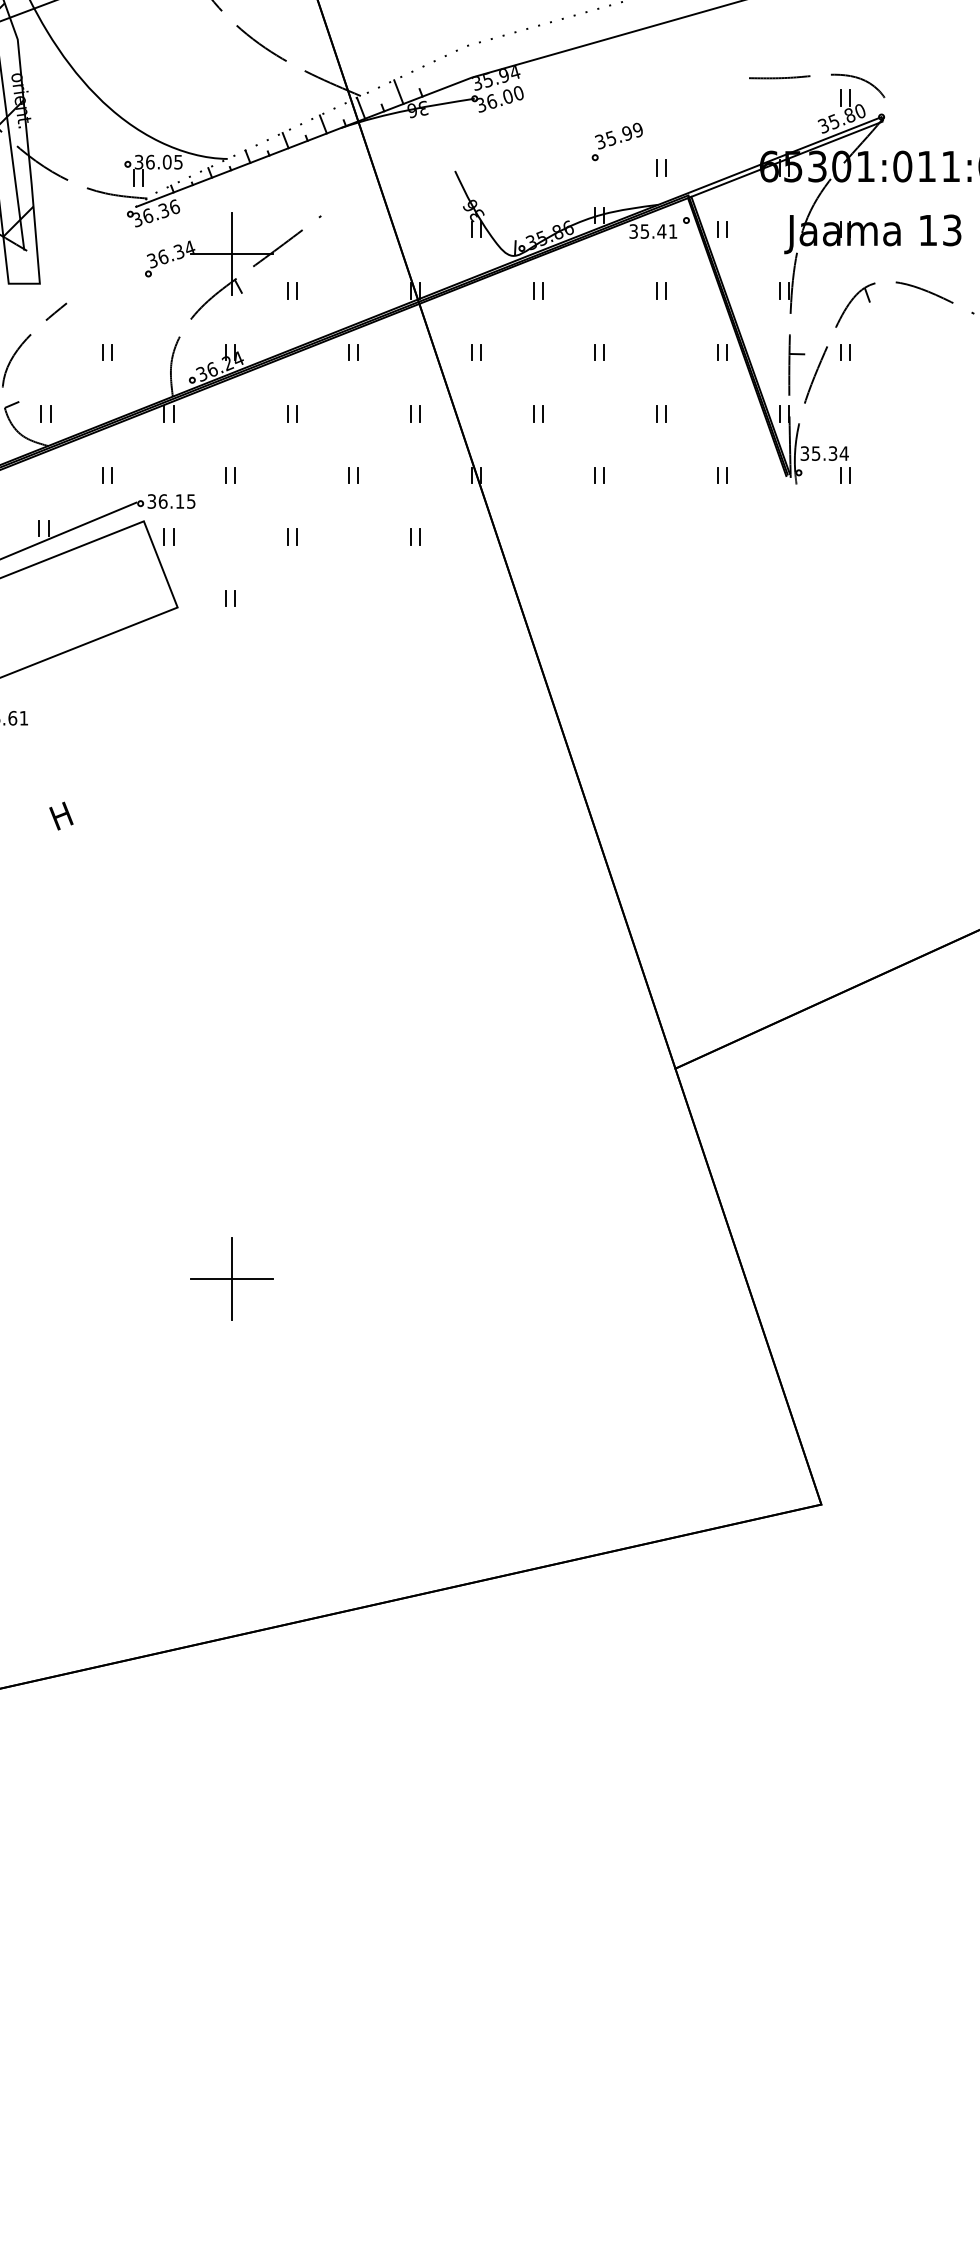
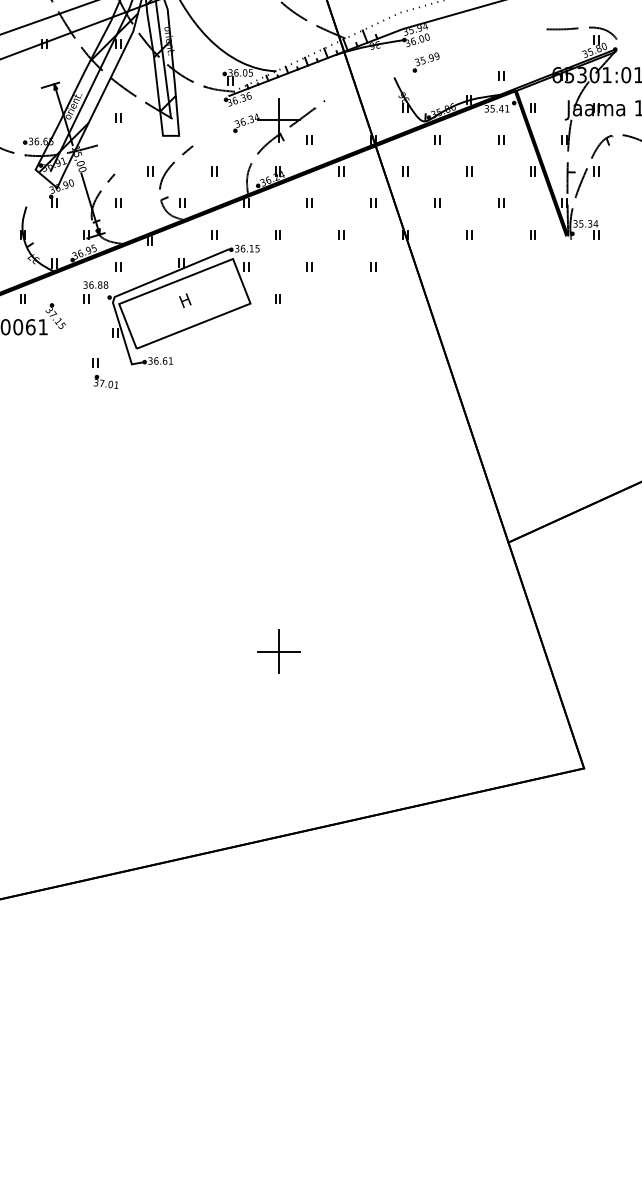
part: (615, 142) -> (425, 62), moved
text: (61, 815) -> (185, 300), moved

